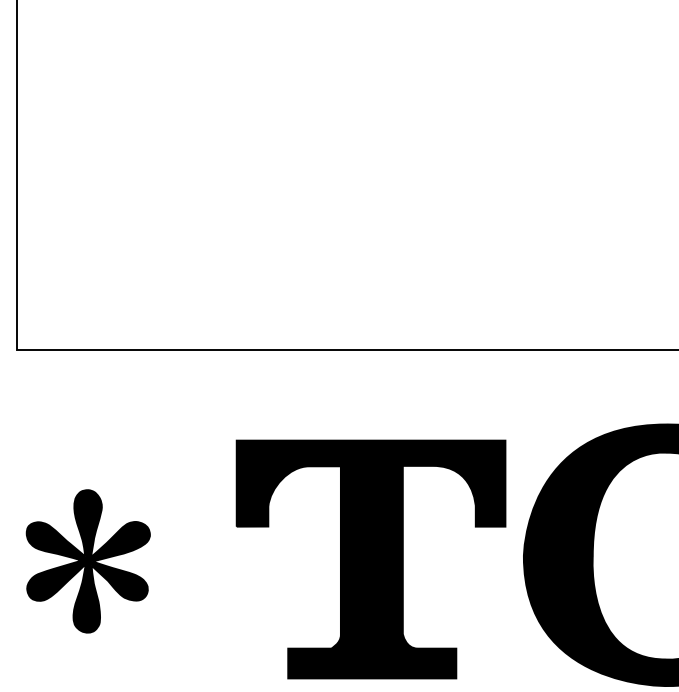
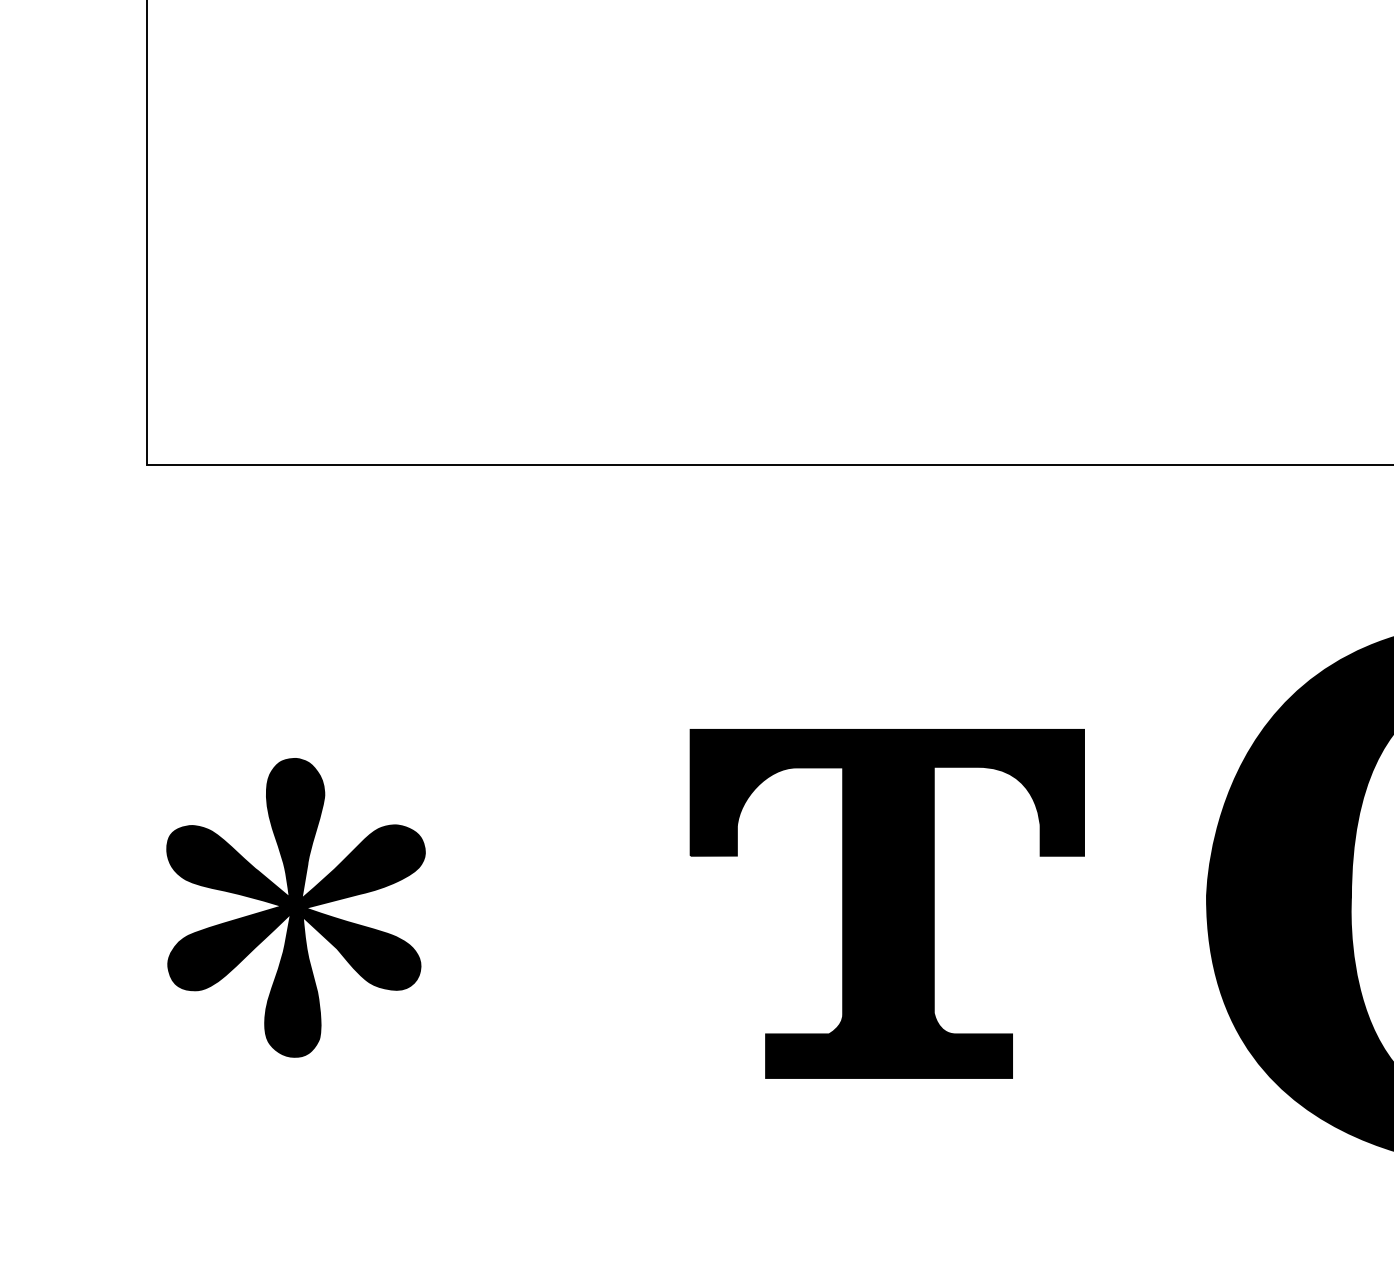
part: (370, 559) -> (886, 903), size x0.7

